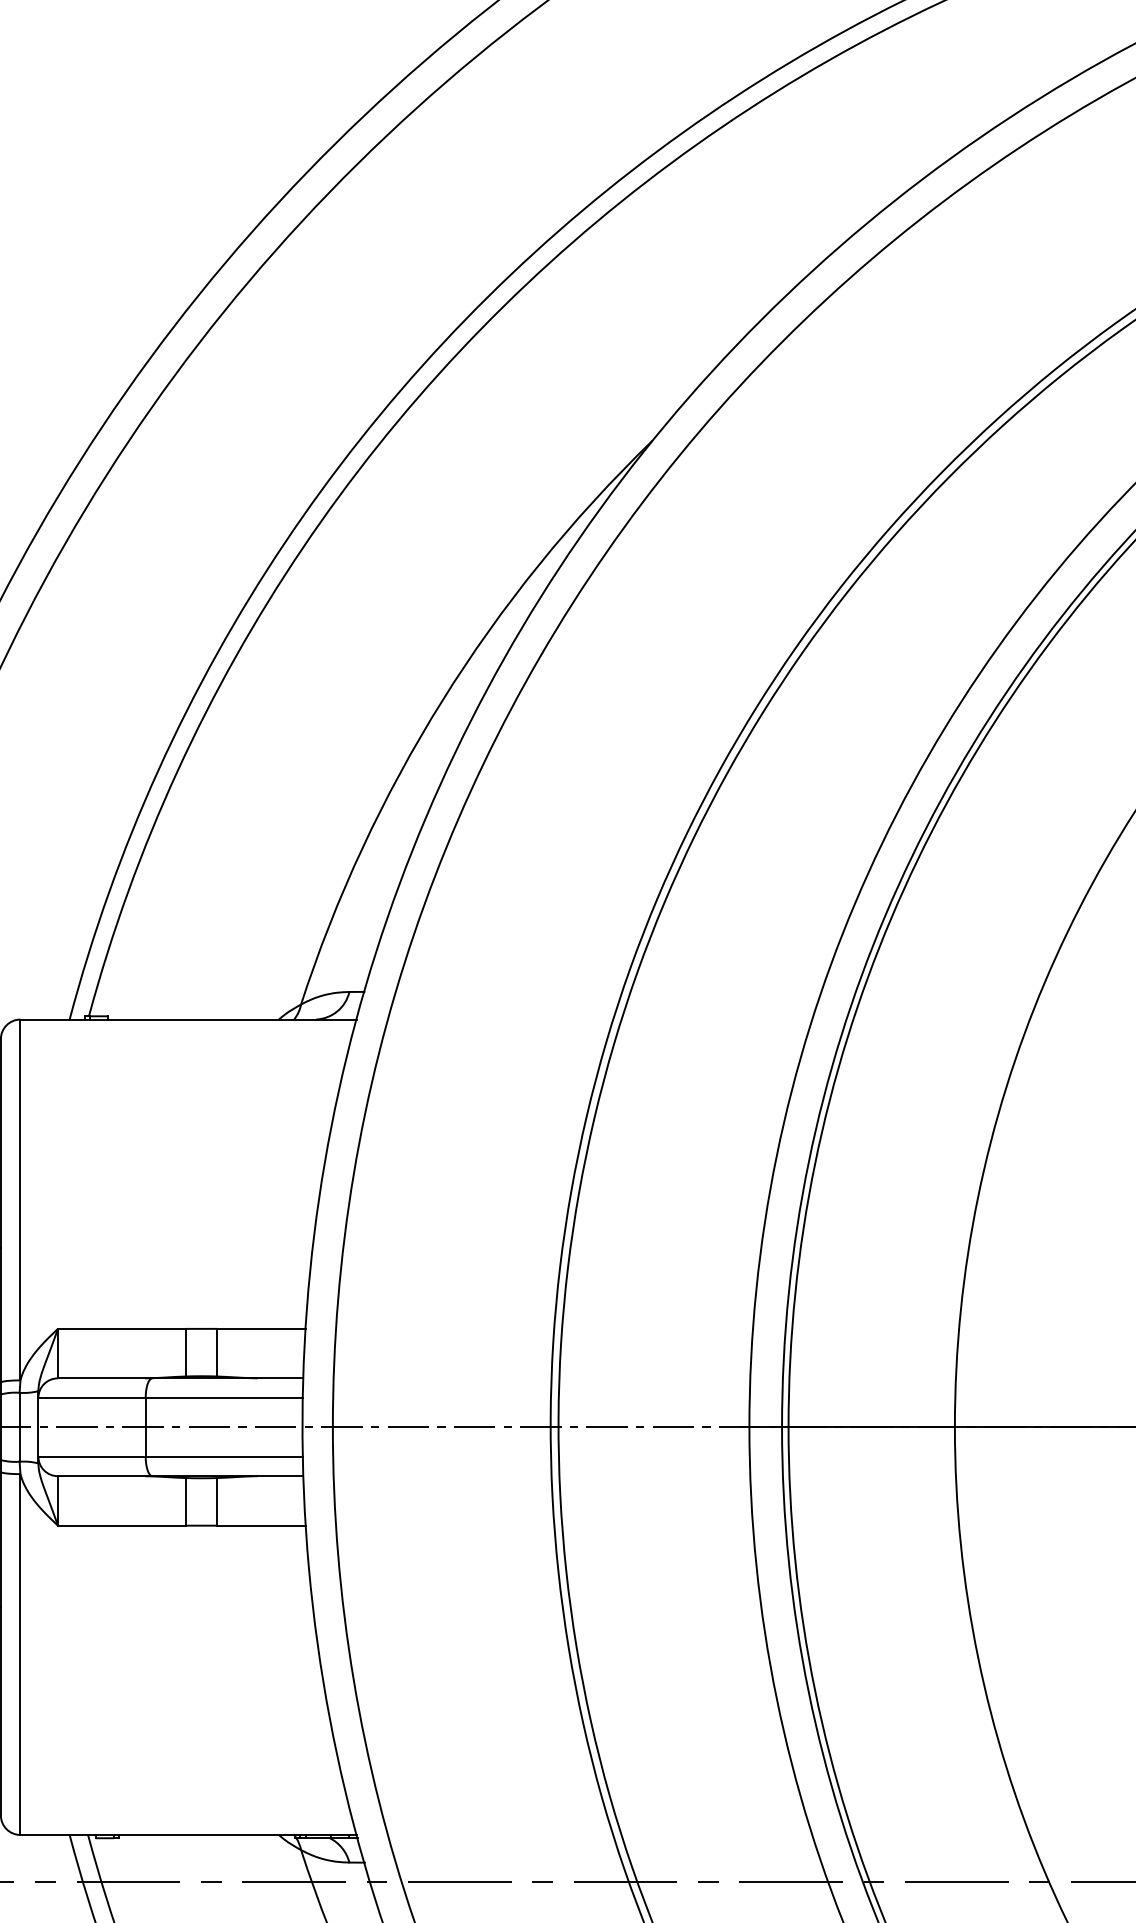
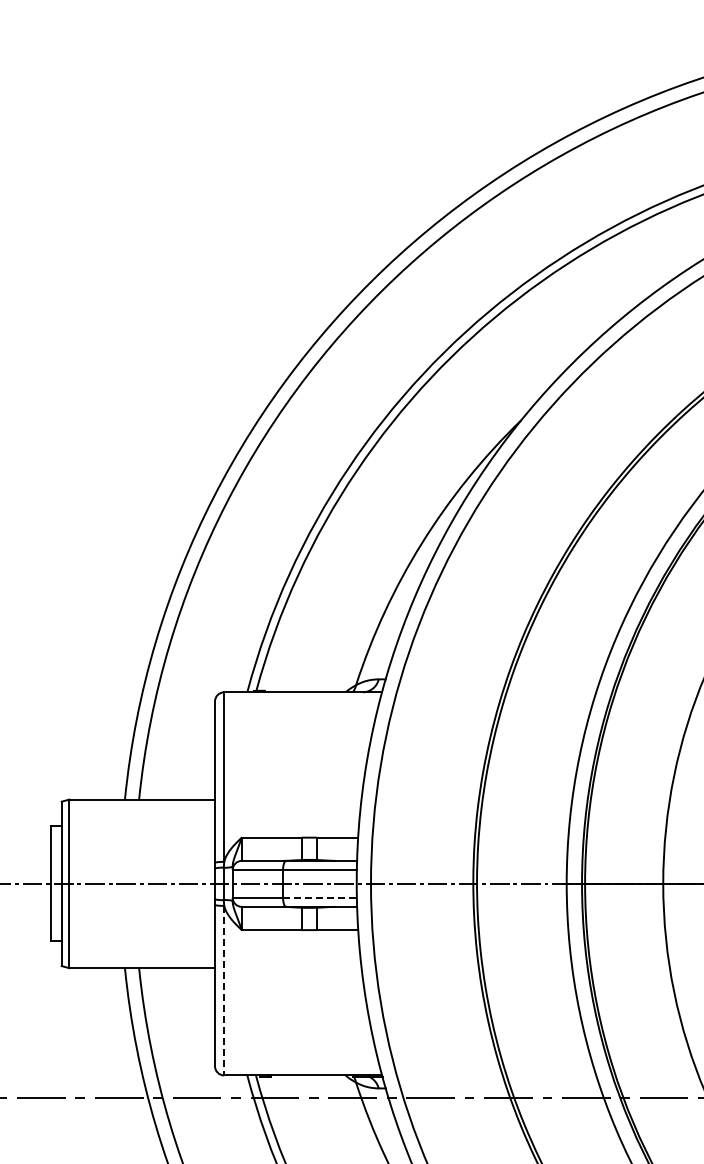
line: (223, 1456) -> (319, 897), solid -> dashed
line: (21, 1654) -> (224, 990), solid -> dashed

